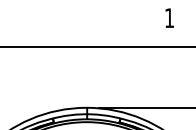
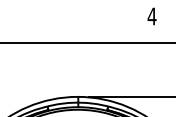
text: (169, 17) -> (152, 15), 1 -> 4

